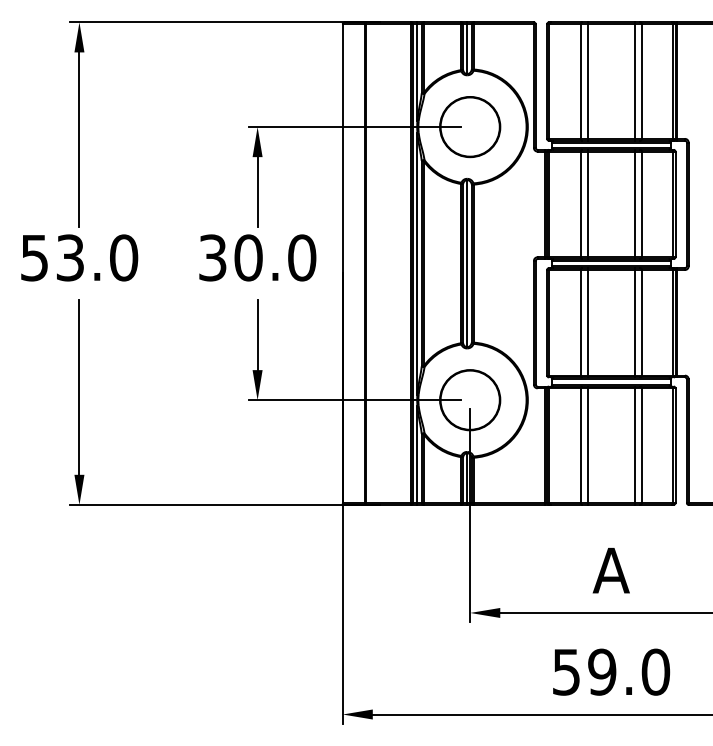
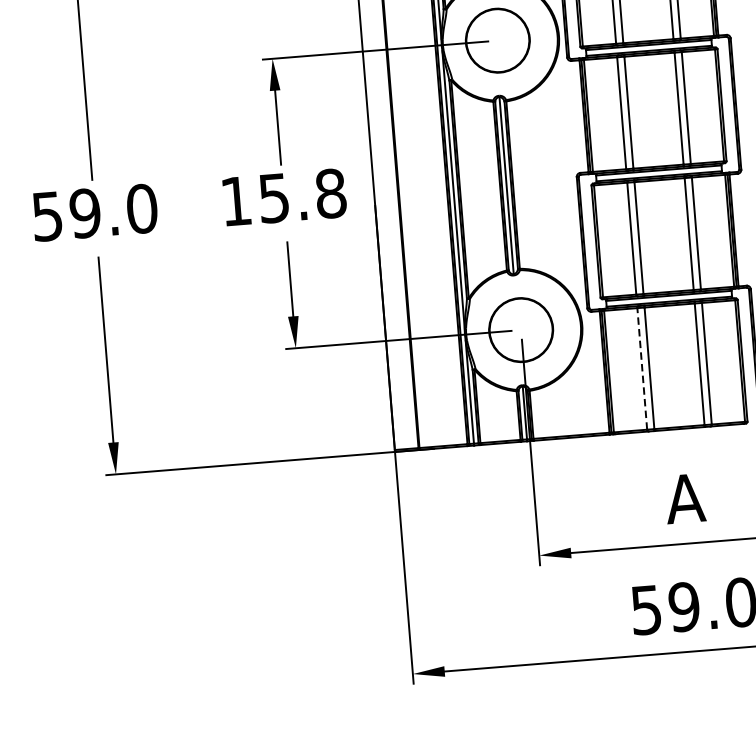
text: (70, 257) -> (85, 212), 53.0 -> 59.0
text: (257, 257) -> (283, 197), 30.0 -> 15.8
line: (580, 445) -> (641, 368), solid -> dashed

